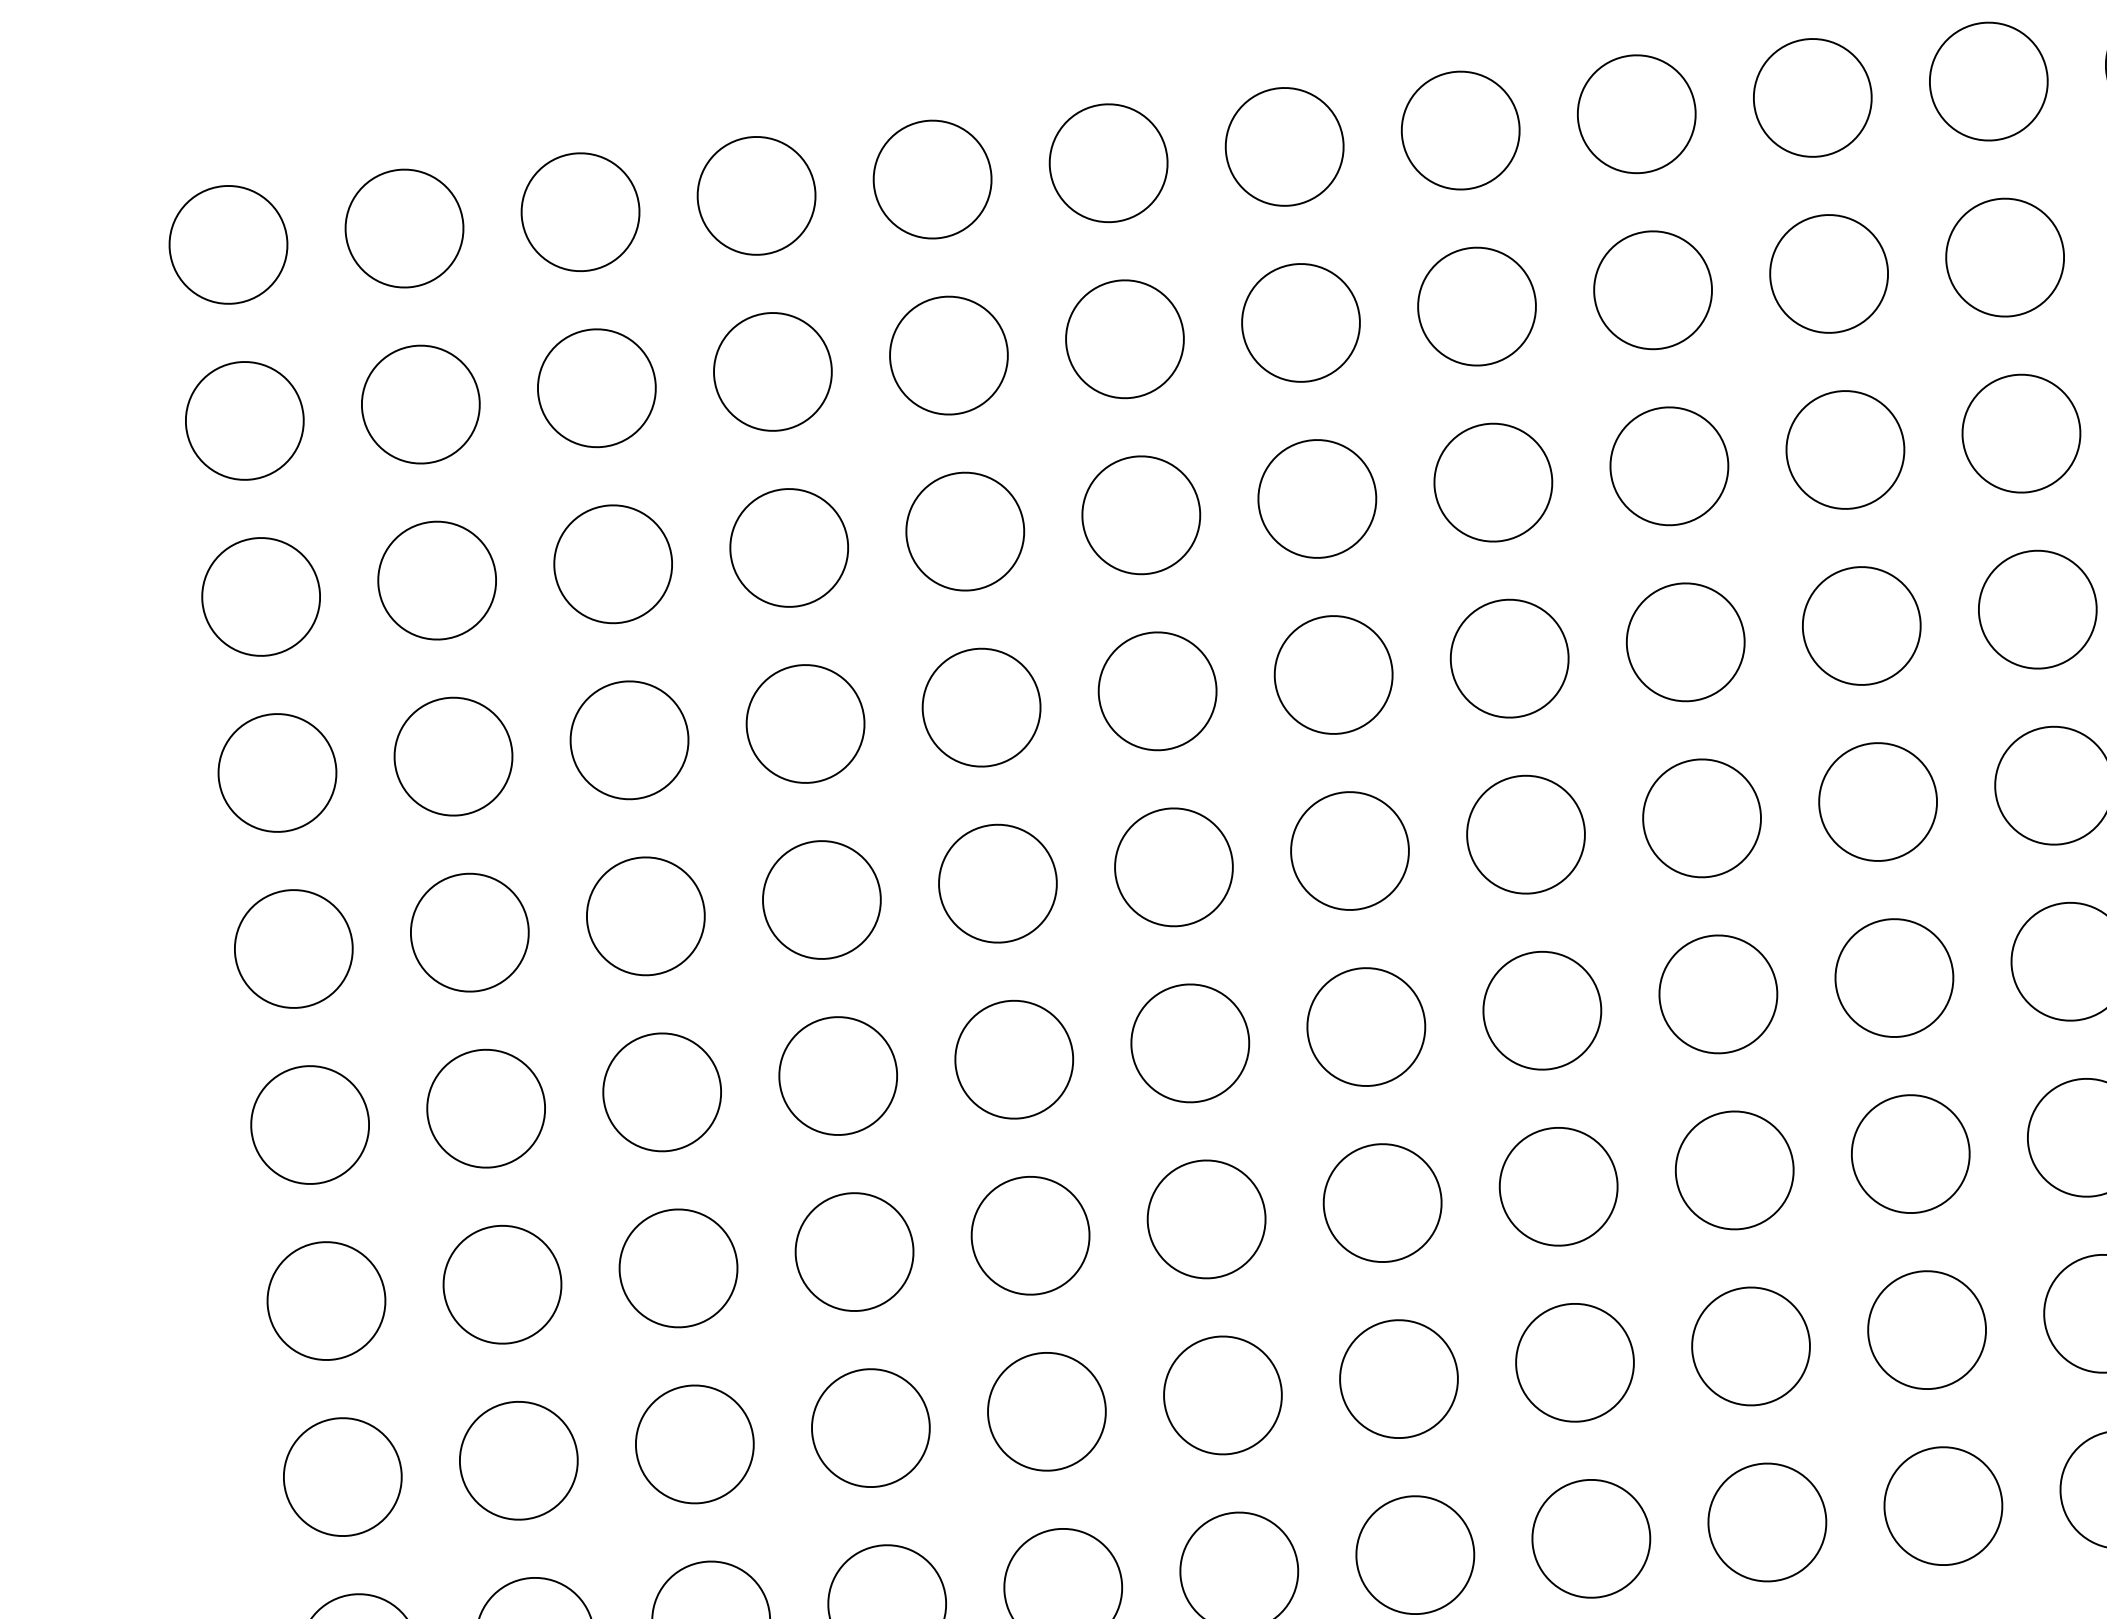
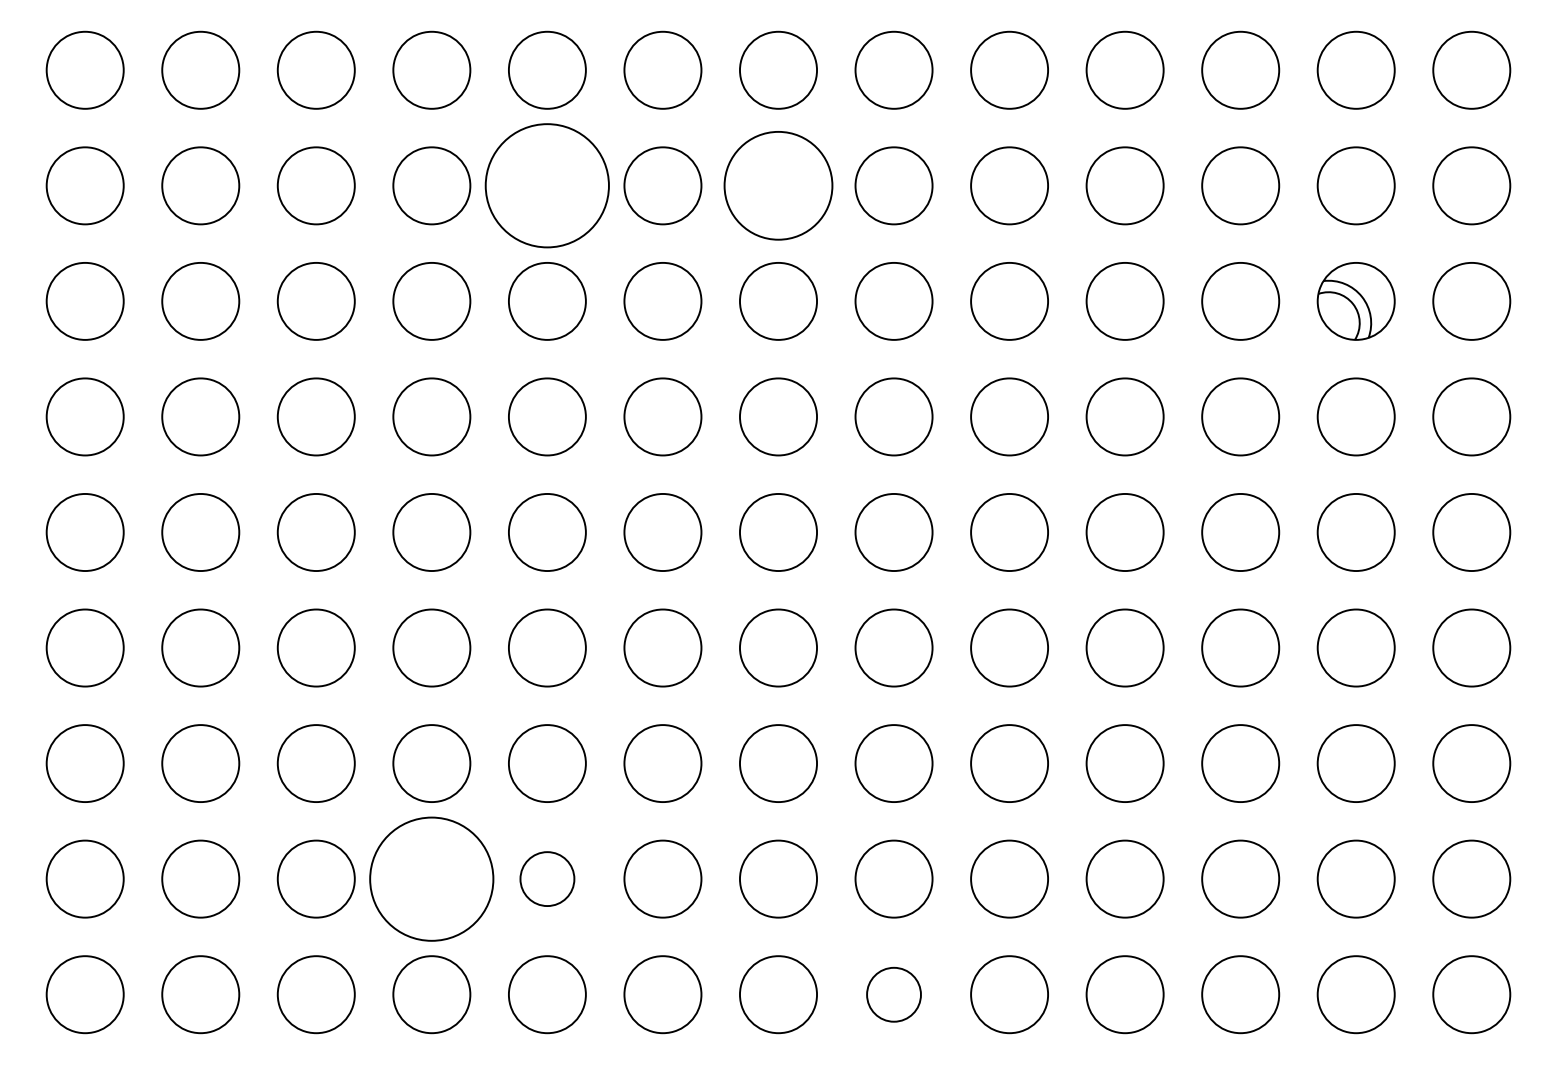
part: (1300, 322) -> (778, 185), size x1.4
part: (949, 355) -> (547, 185), size x1.6
part: (1046, 1410) -> (547, 878), size x0.7
part: (870, 1427) -> (431, 878), size x1.6
part: (1590, 1538) -> (893, 994), size x0.7

